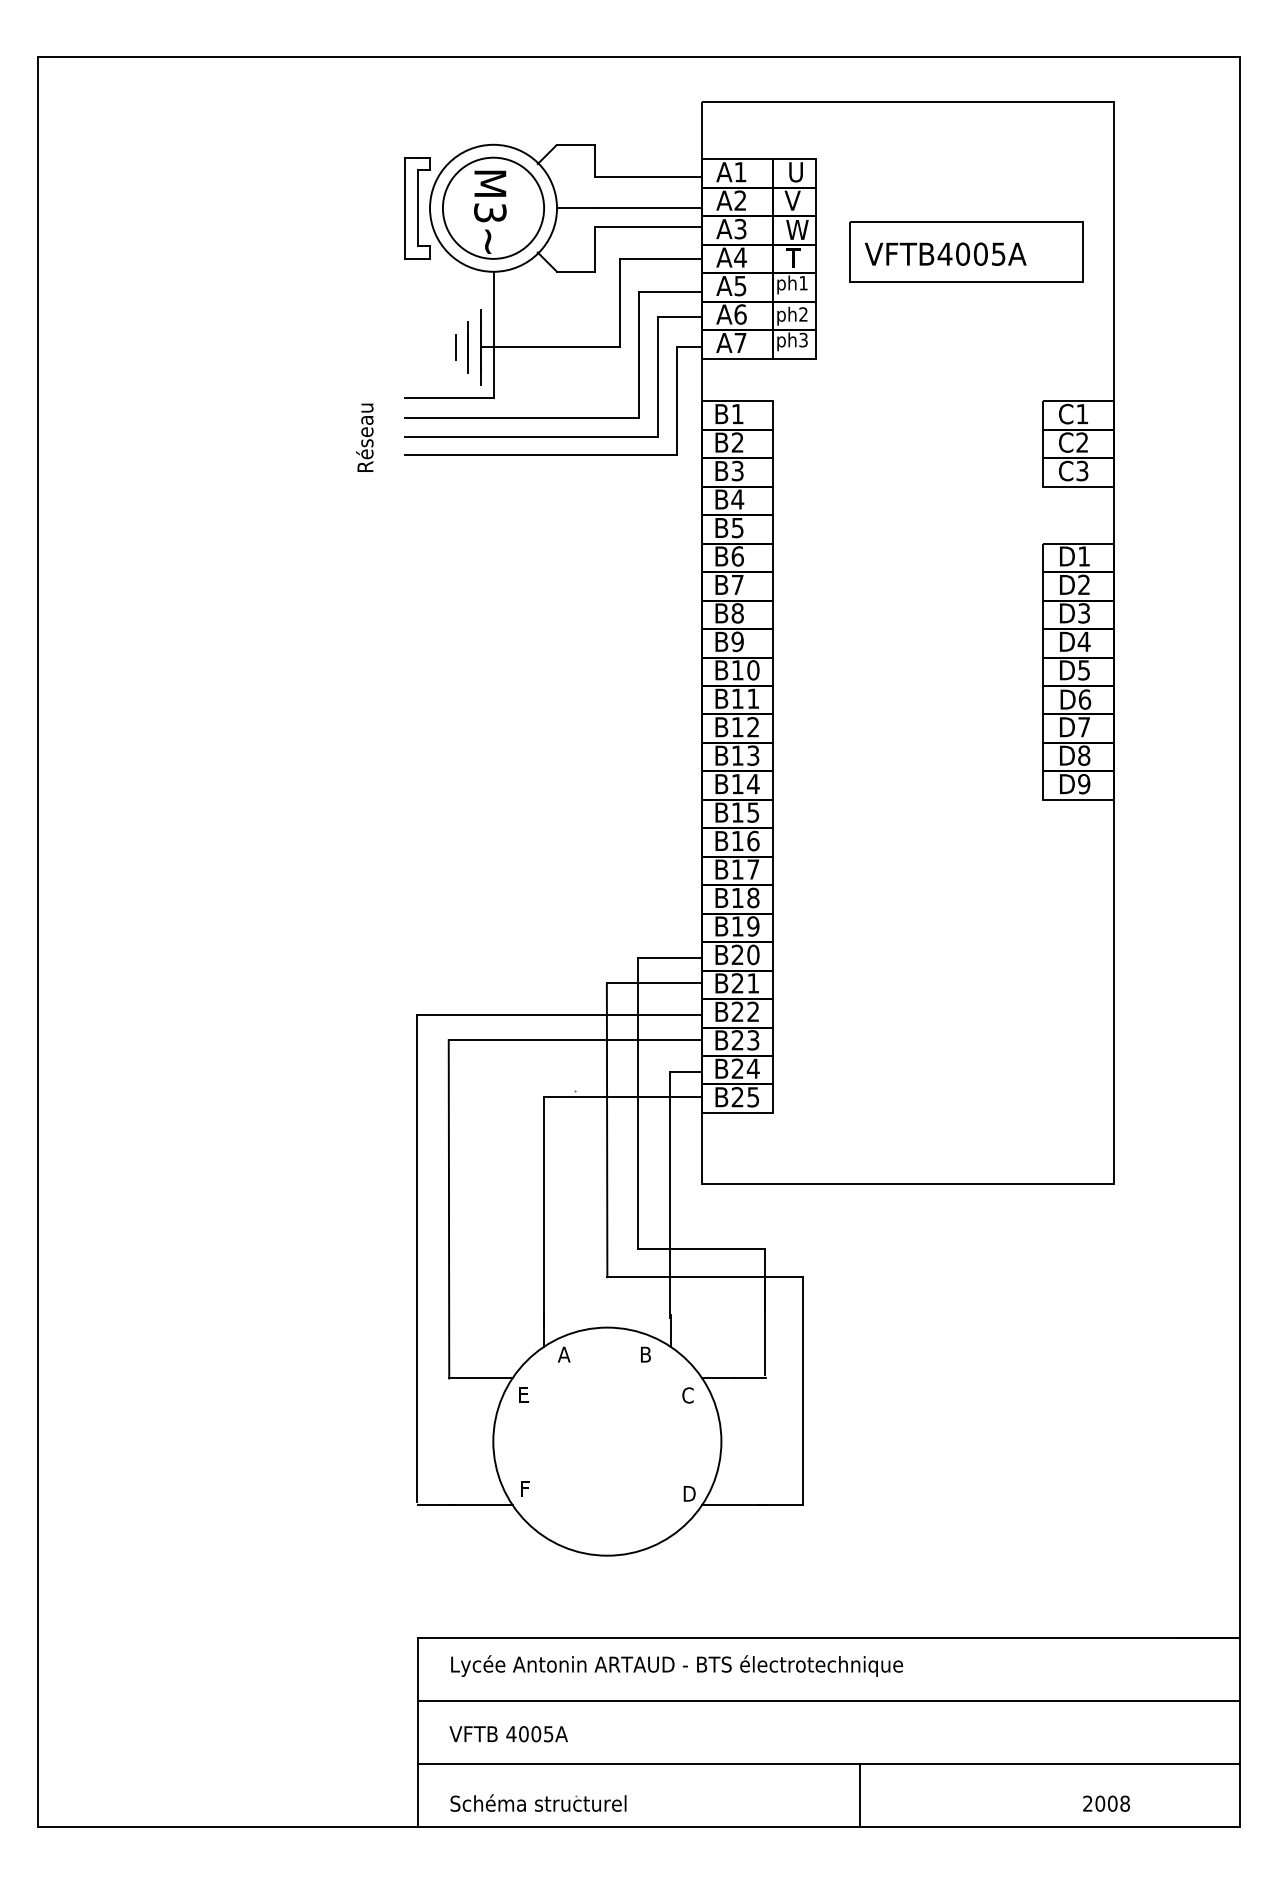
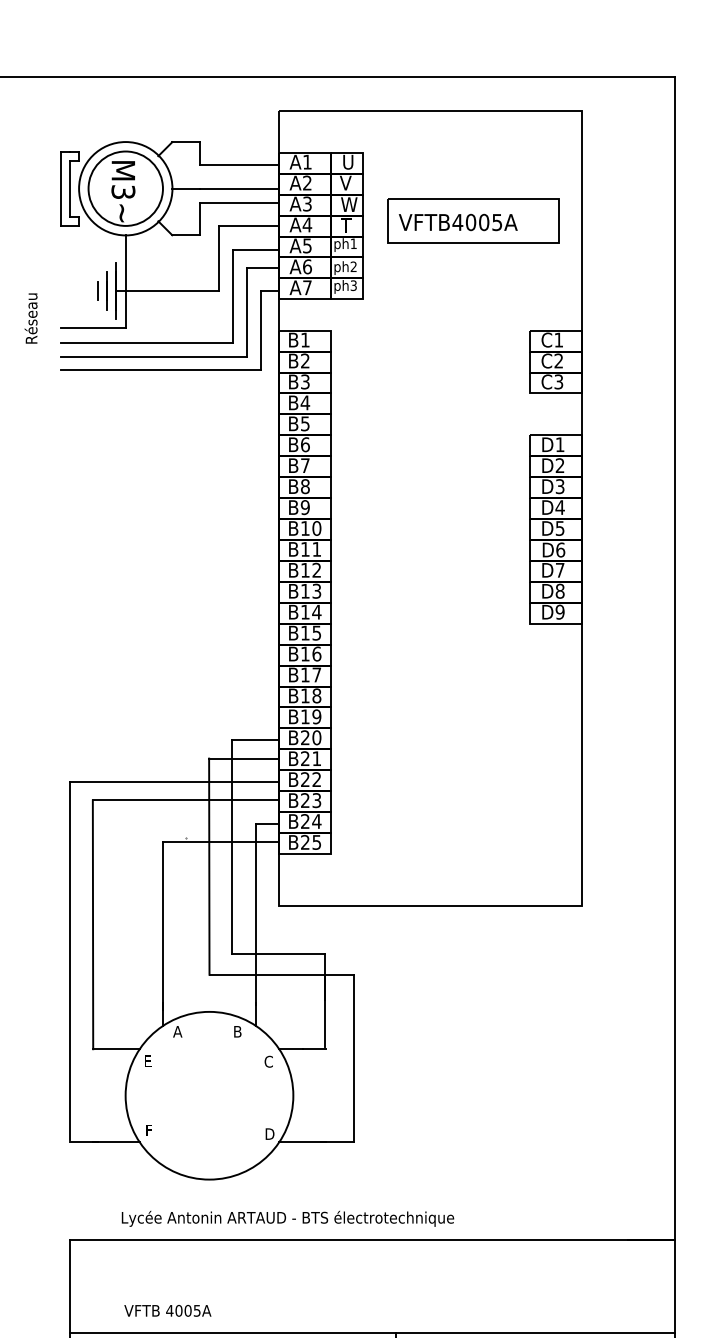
text: (364, 437) -> (30, 318), moved
text: (676, 1665) -> (287, 1218), moved
line: (828, 1700) -> (372, 1286), removed
text: (508, 1734) -> (167, 1311), moved

